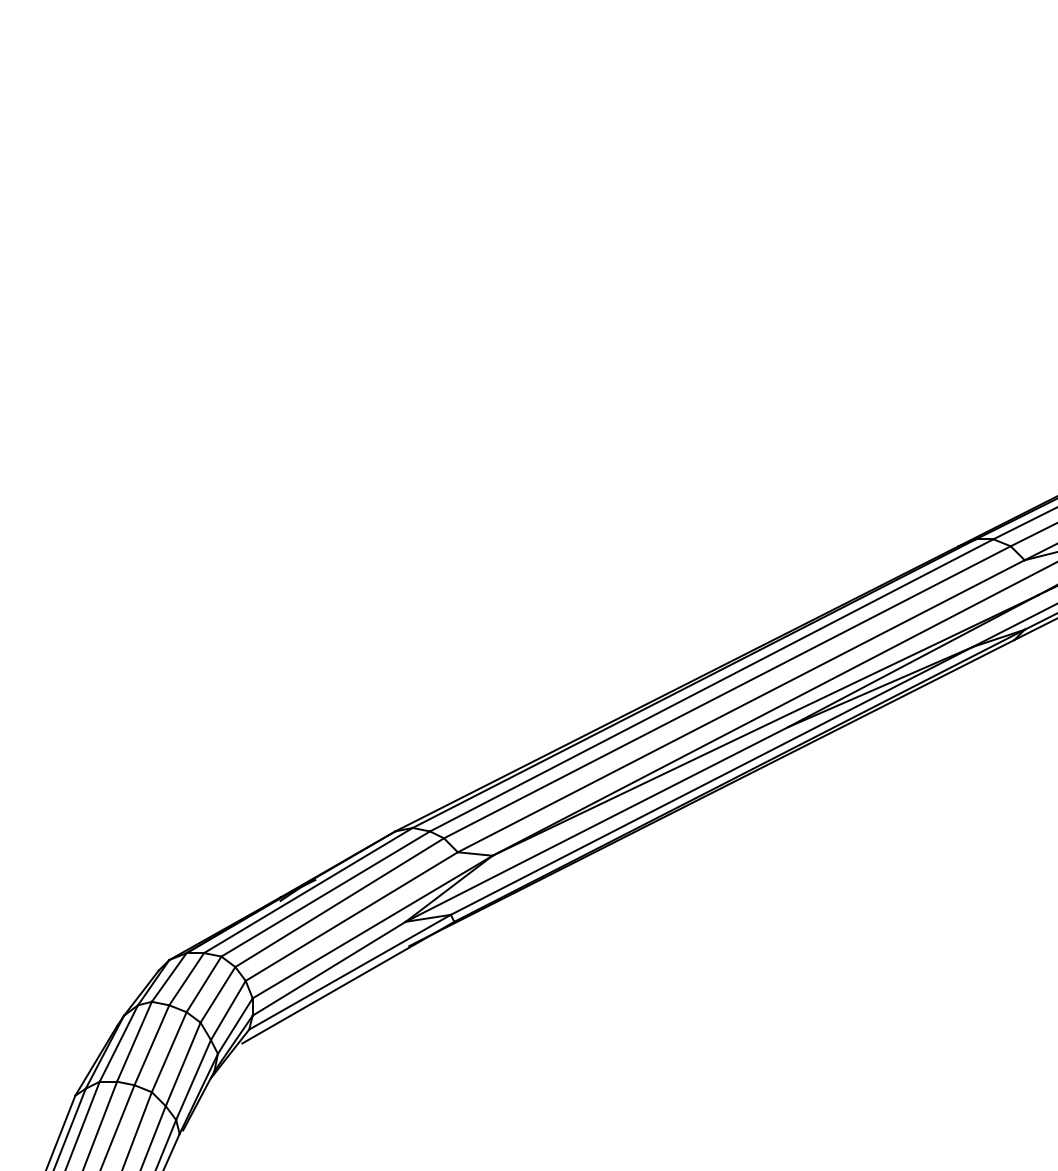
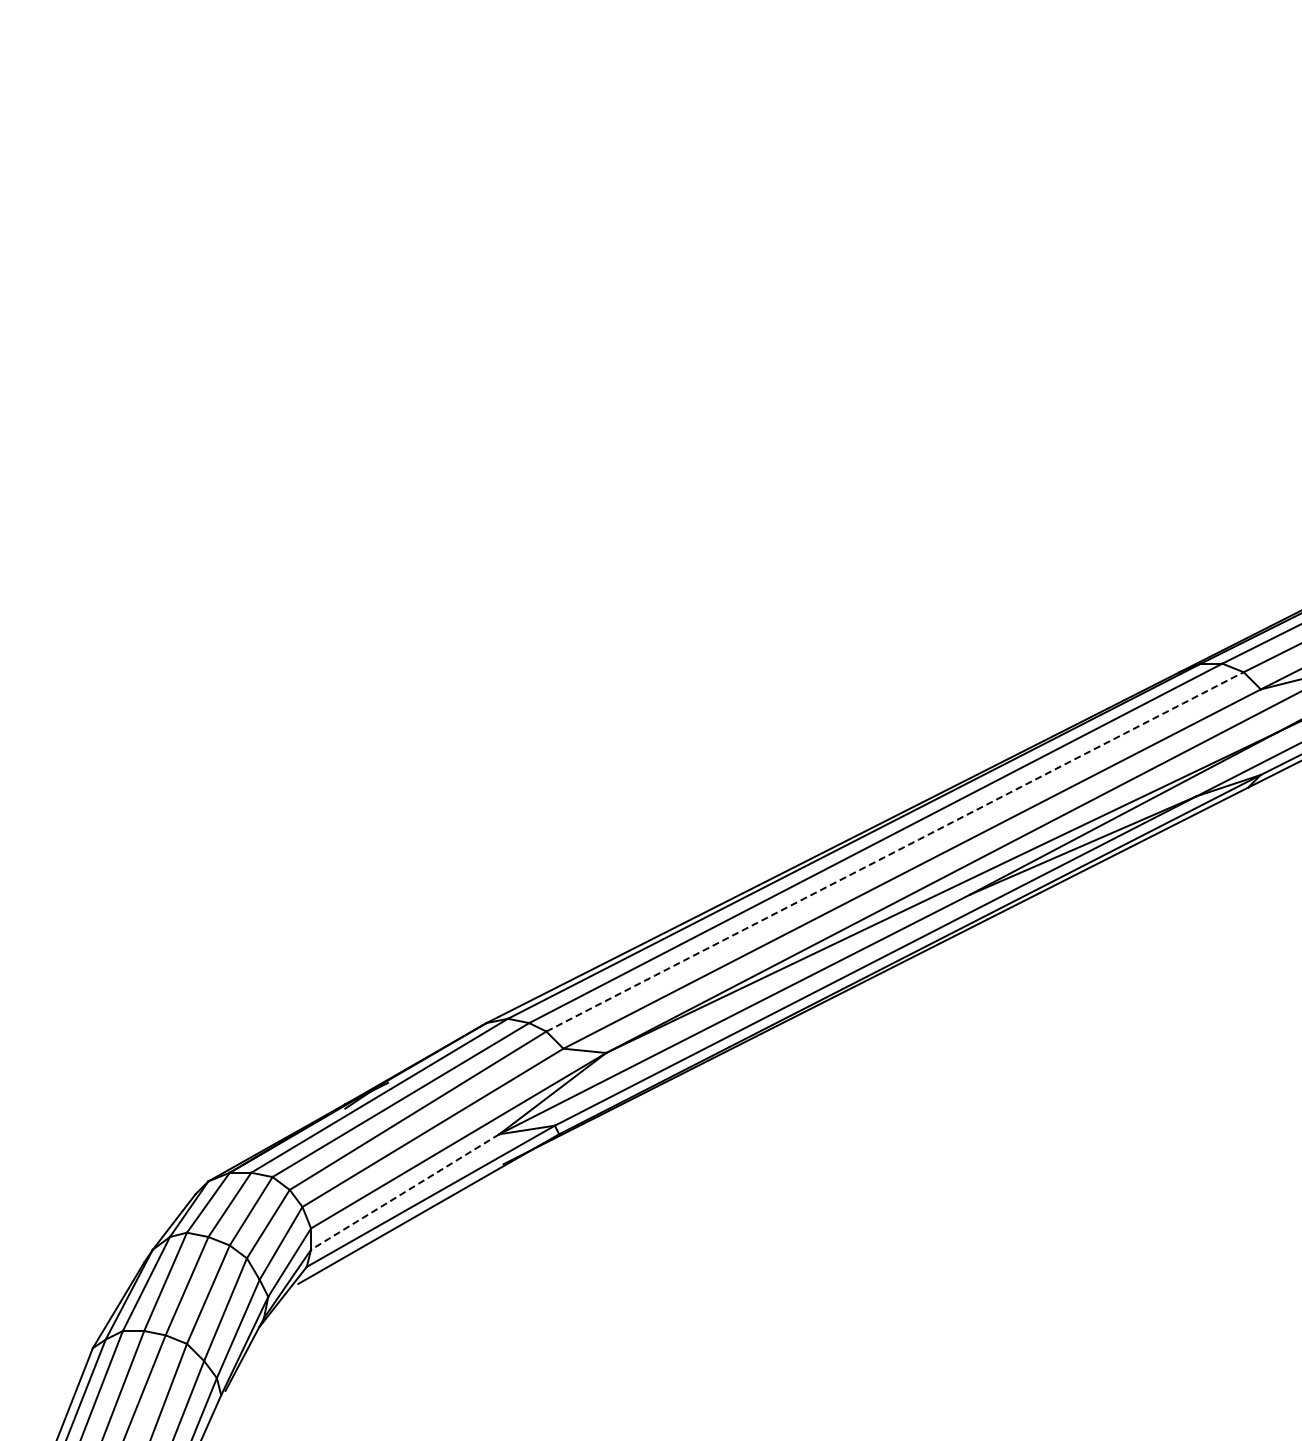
line: (727, 691) -> (895, 851), solid -> dashed
line: (328, 969) -> (404, 1192), solid -> dashed

